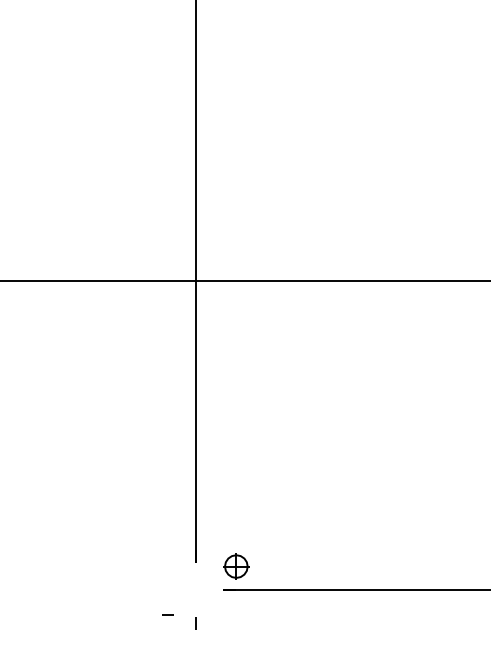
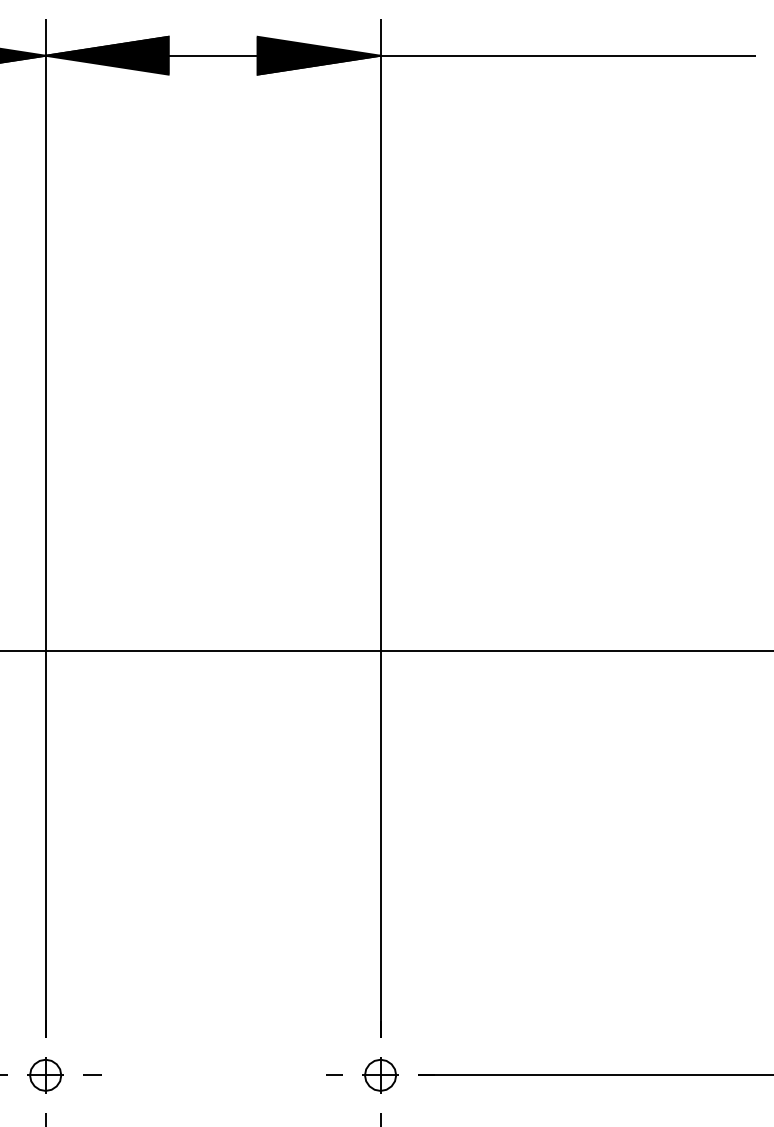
part: (236, 566) -> (380, 1075), moved
line: (167, 613) -> (334, 1074), moved

